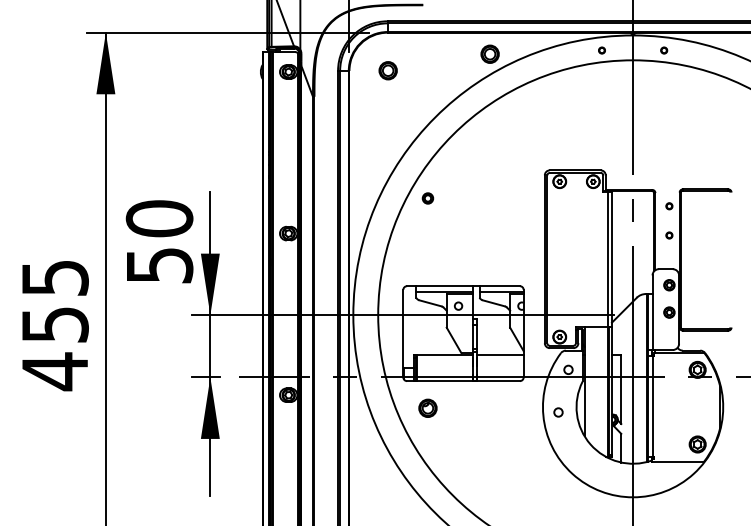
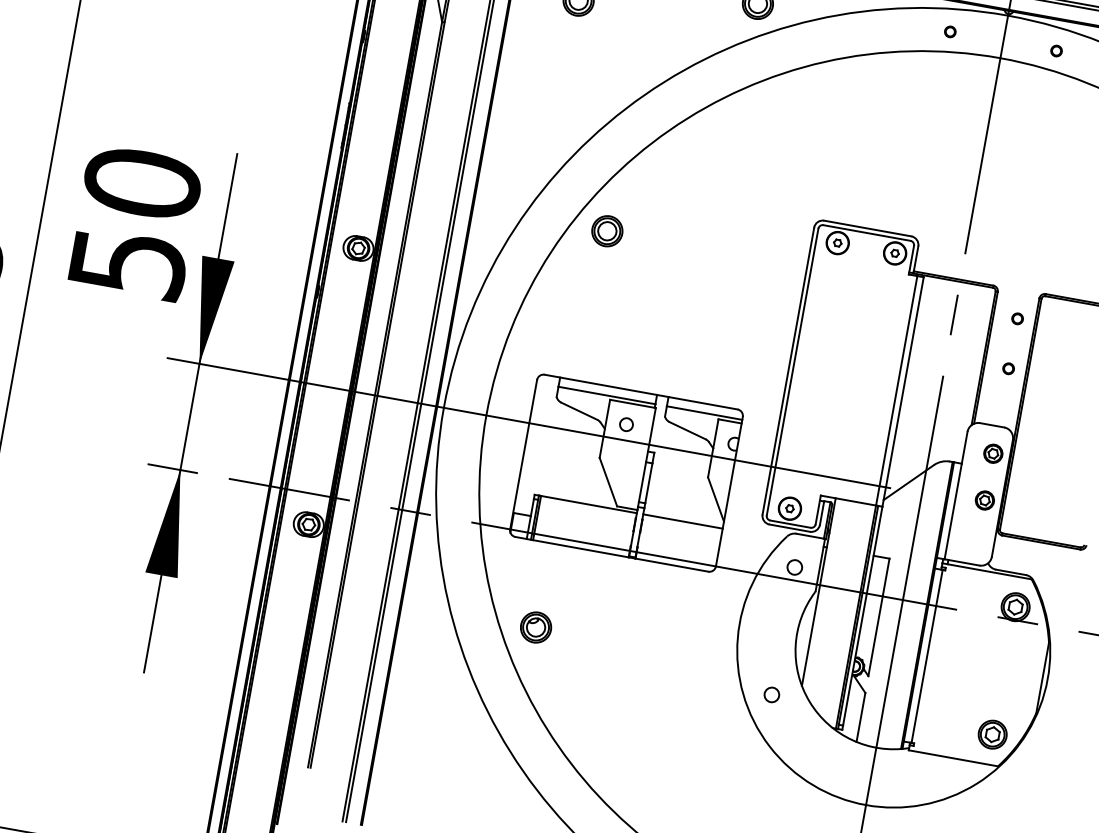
part: (427, 198) -> (606, 231), size x1.67
part: (427, 407) -> (535, 625), moved
circle: (558, 412) -> (771, 694), moved

